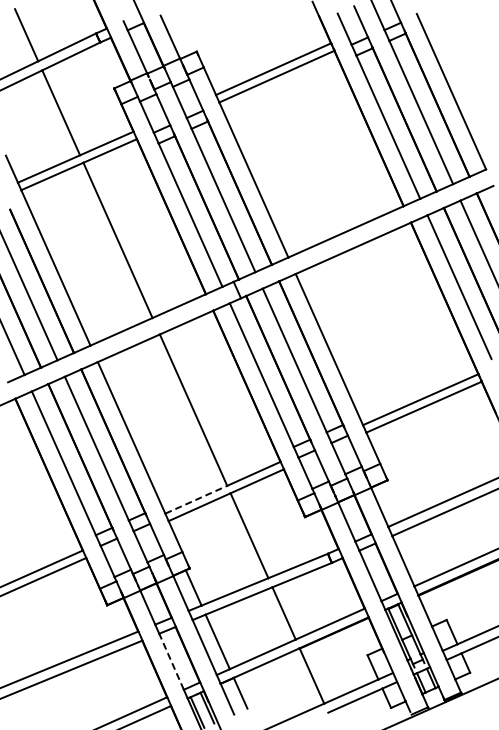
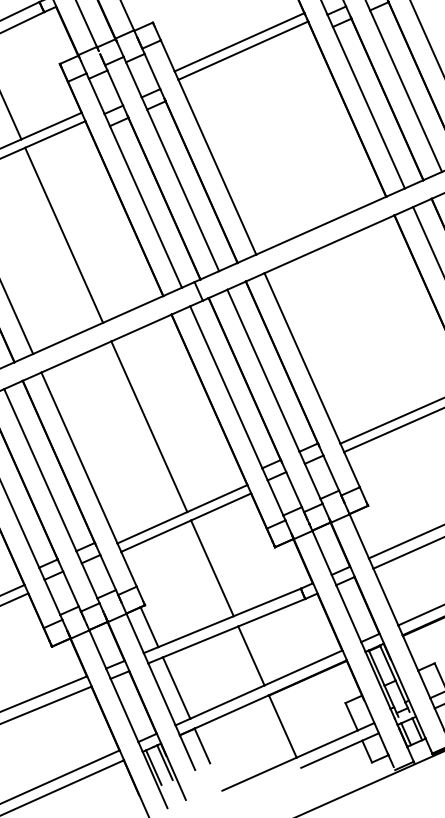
line: (196, 499) -> (152, 527), dashed -> solid
line: (171, 661) -> (124, 710), dashed -> solid

